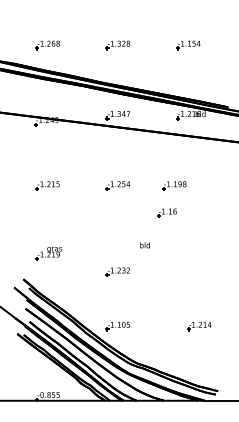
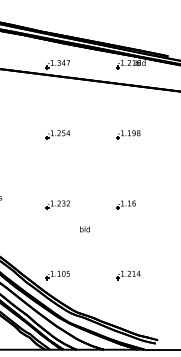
part: (174, 185) -> (128, 134), moved
part: (166, 212) -> (125, 204), moved
text: (144, 245) -> (84, 229), moved
part: (117, 271) -> (57, 204), moved
part: (199, 326) -> (128, 275), moved

